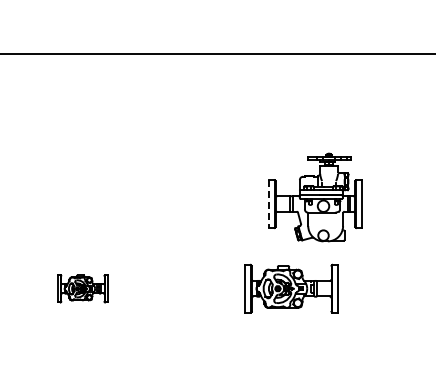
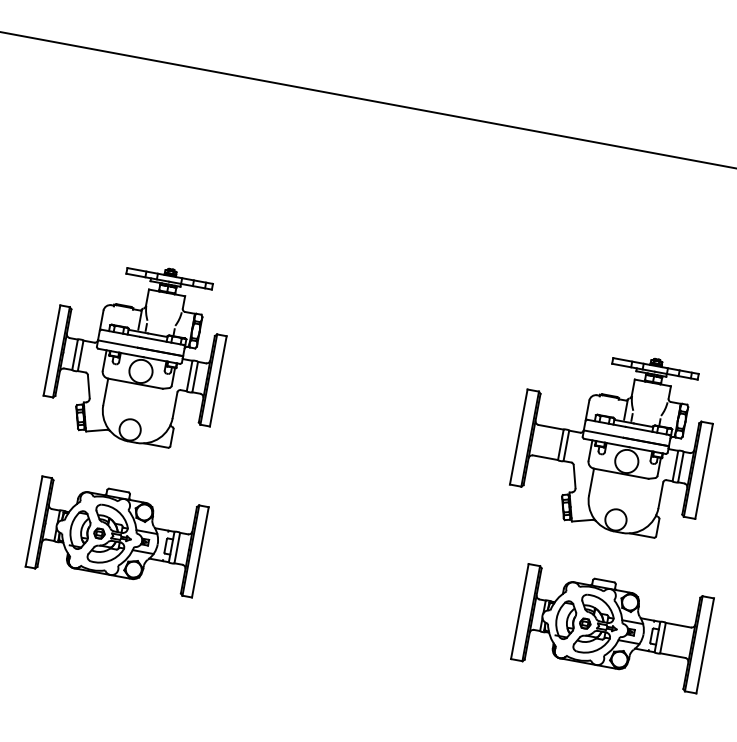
part: (75, 197) -> (136, 352), added
line: (268, 204) -> (517, 437), dashed -> solid
part: (82, 288) -> (116, 536), size x1.67
part: (291, 288) -> (612, 628), moved

